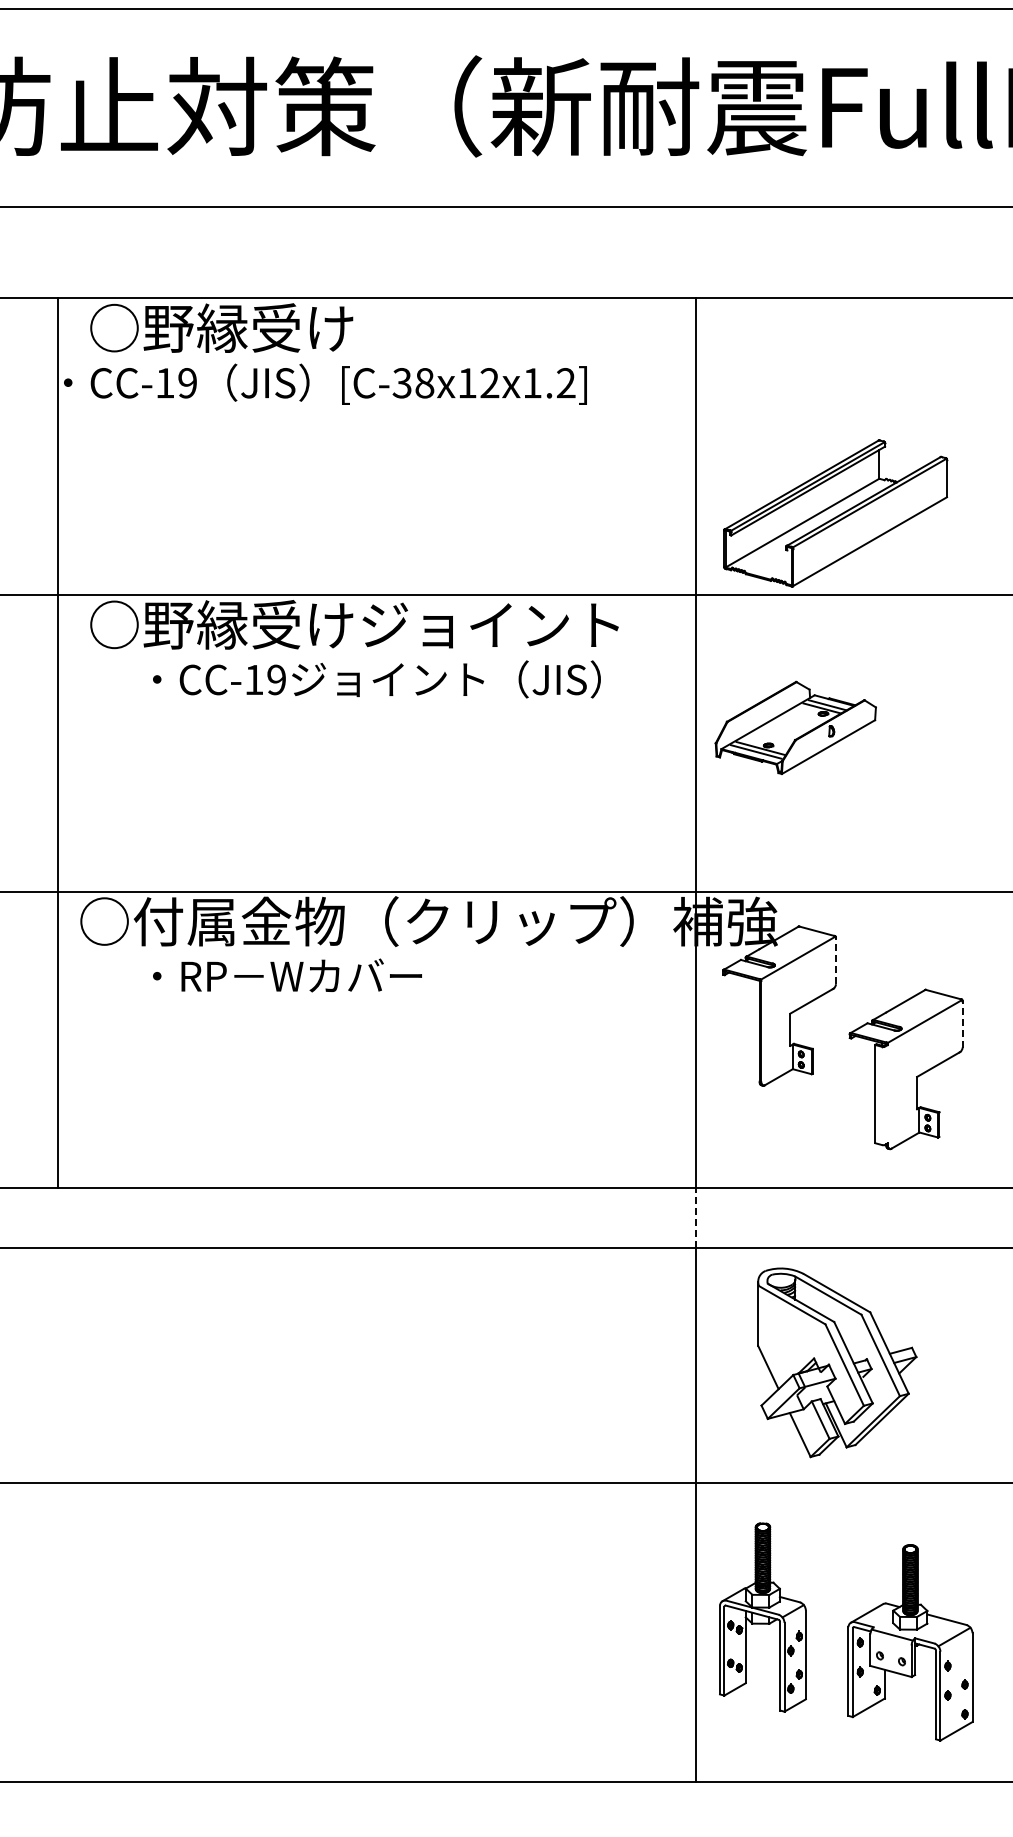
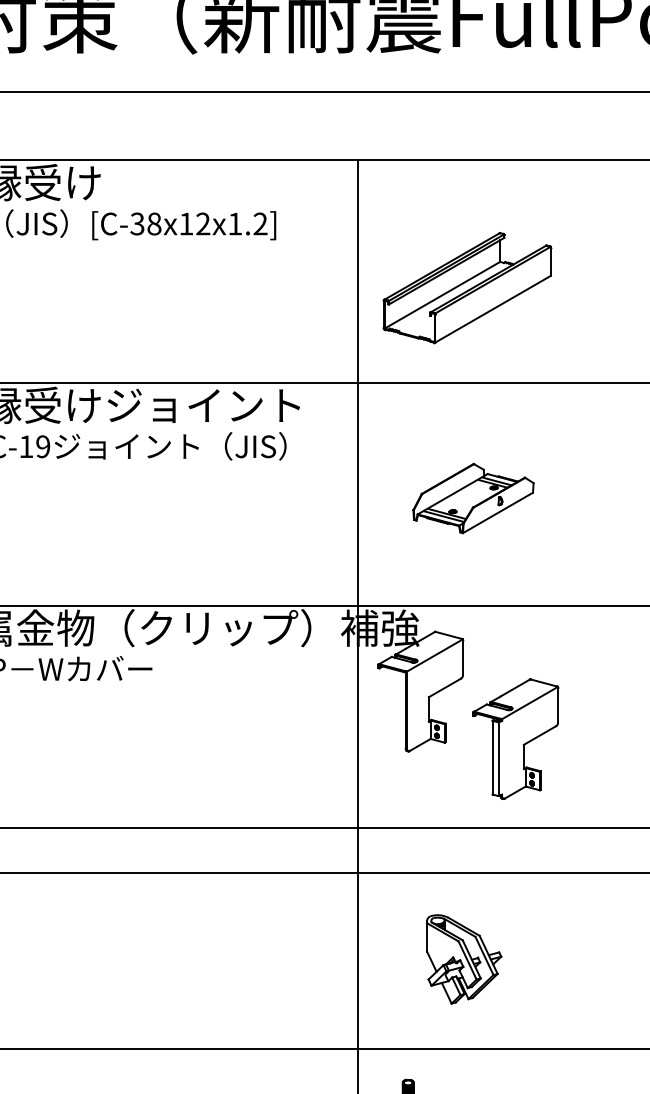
part: (835, 513) -> (467, 288), moved
part: (795, 727) -> (473, 498), moved
line: (835, 960) -> (462, 657), dashed -> solid
line: (962, 1024) -> (558, 705), dashed -> solid
line: (883, 1095) -> (498, 758), added
line: (696, 1218) -> (358, 851), dashed -> solid
part: (837, 1362) -> (464, 959), size x0.62

